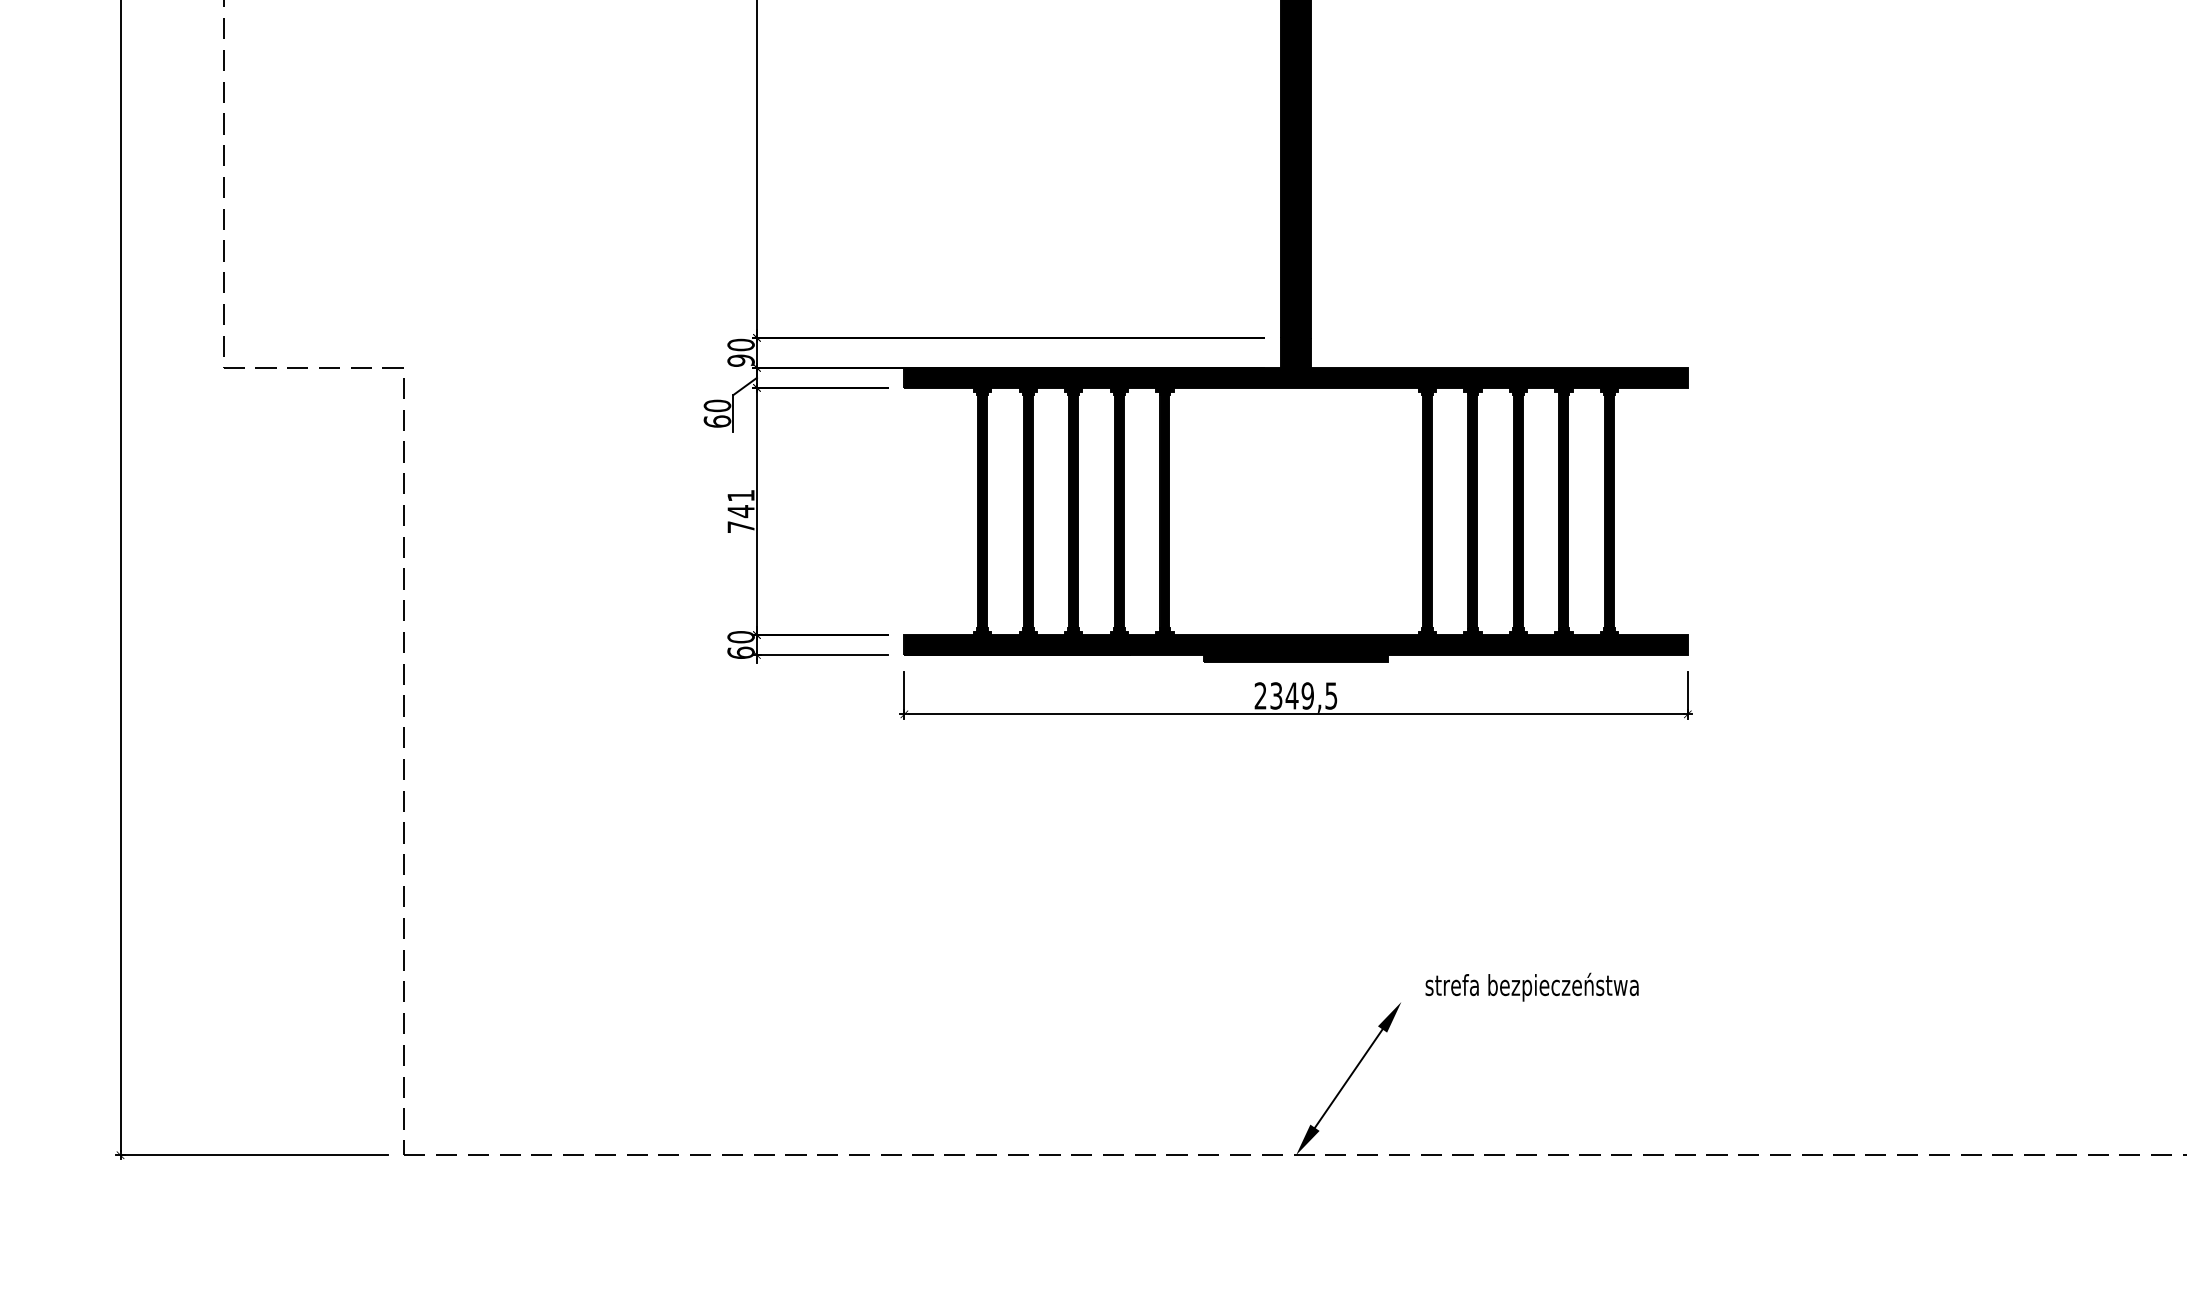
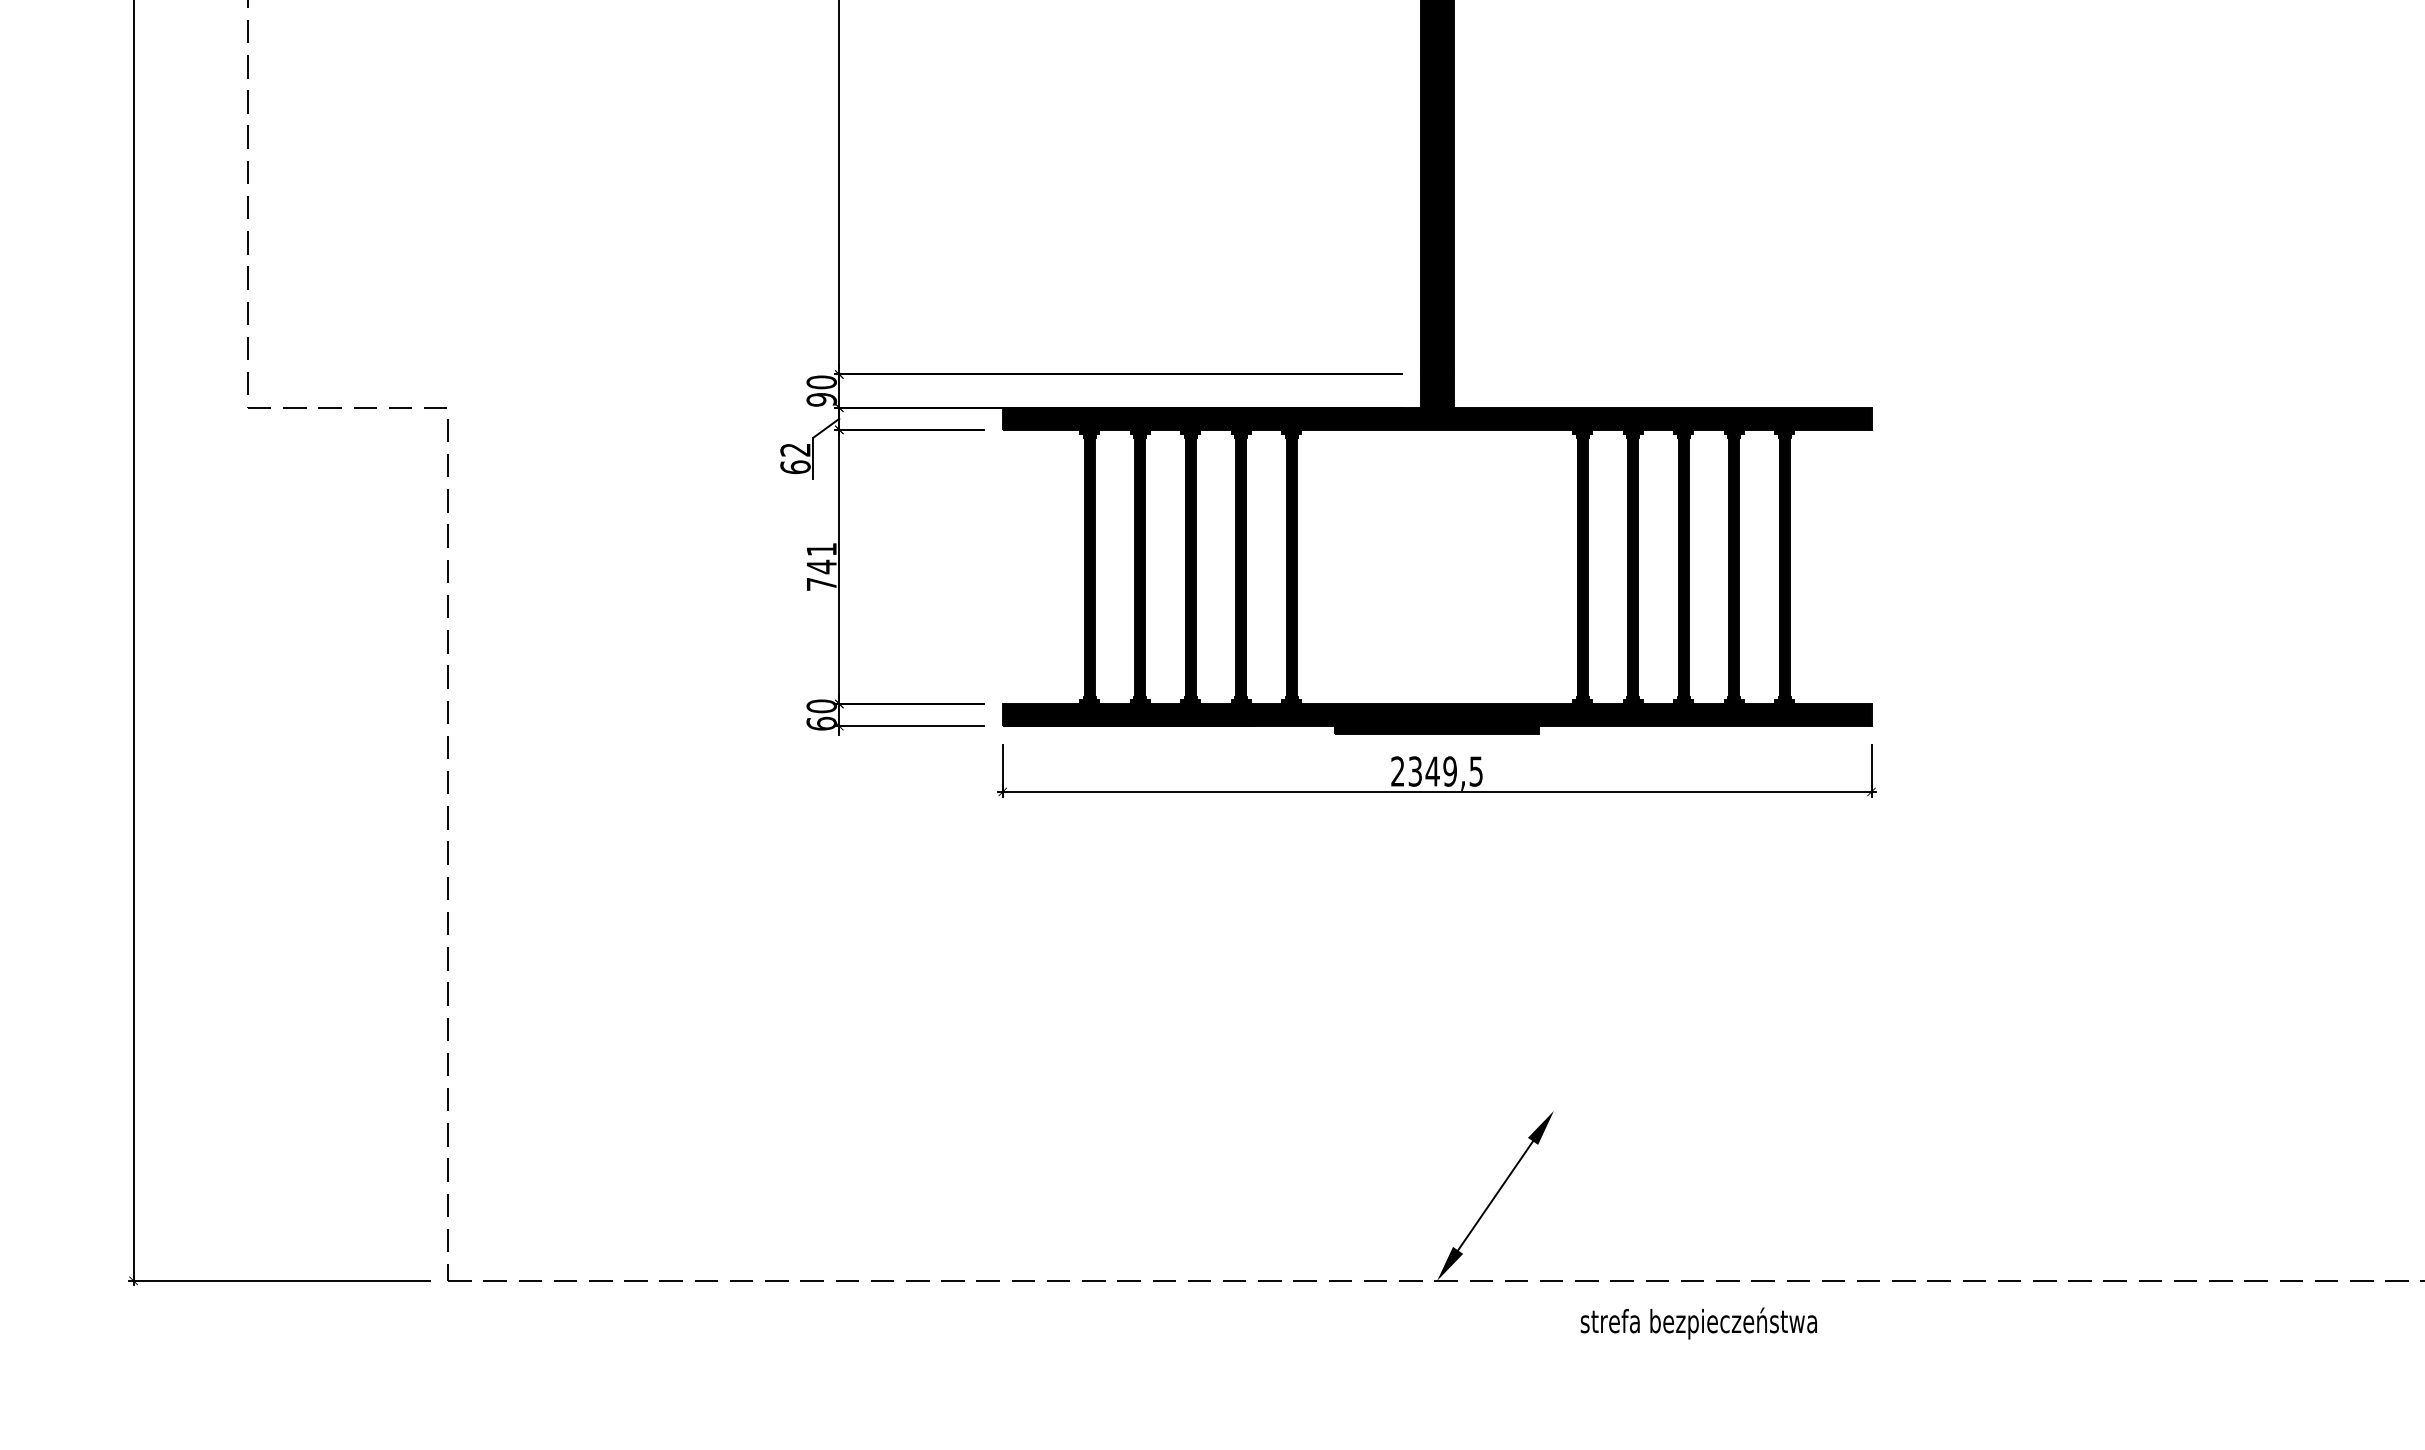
text: (717, 405) -> (795, 449), 60 -> 62
text: (1531, 987) -> (1698, 1323), moved

